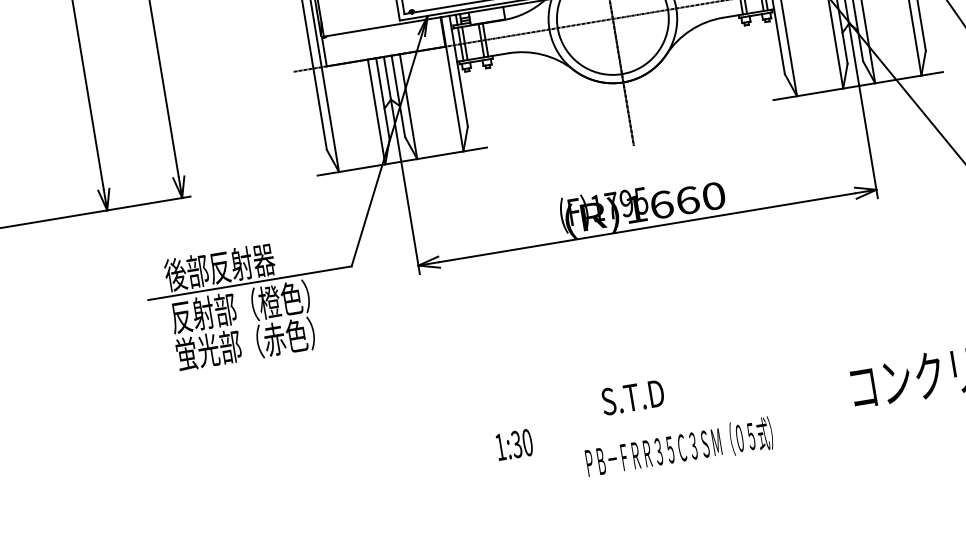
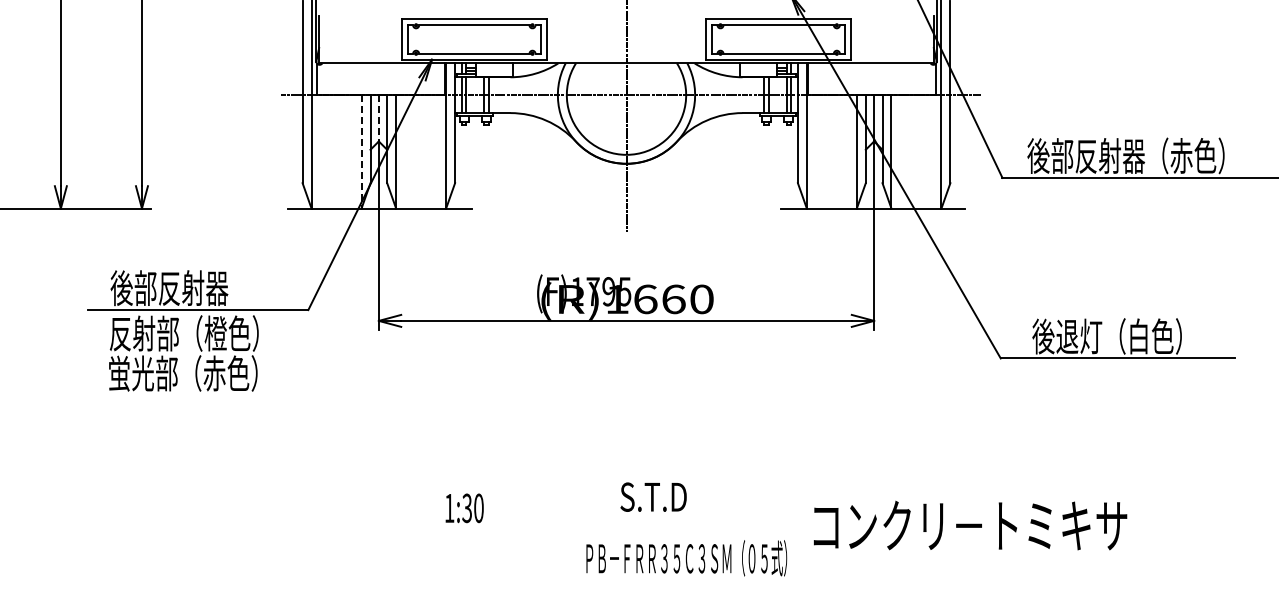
line: (387, 78) -> (378, 118), solid -> dashed
line: (376, 111) -> (361, 151), solid -> dashed
text: (632, 396) -> (653, 496), moved
text: (514, 445) -> (464, 508), moved
text: (679, 448) -> (686, 558), moved

